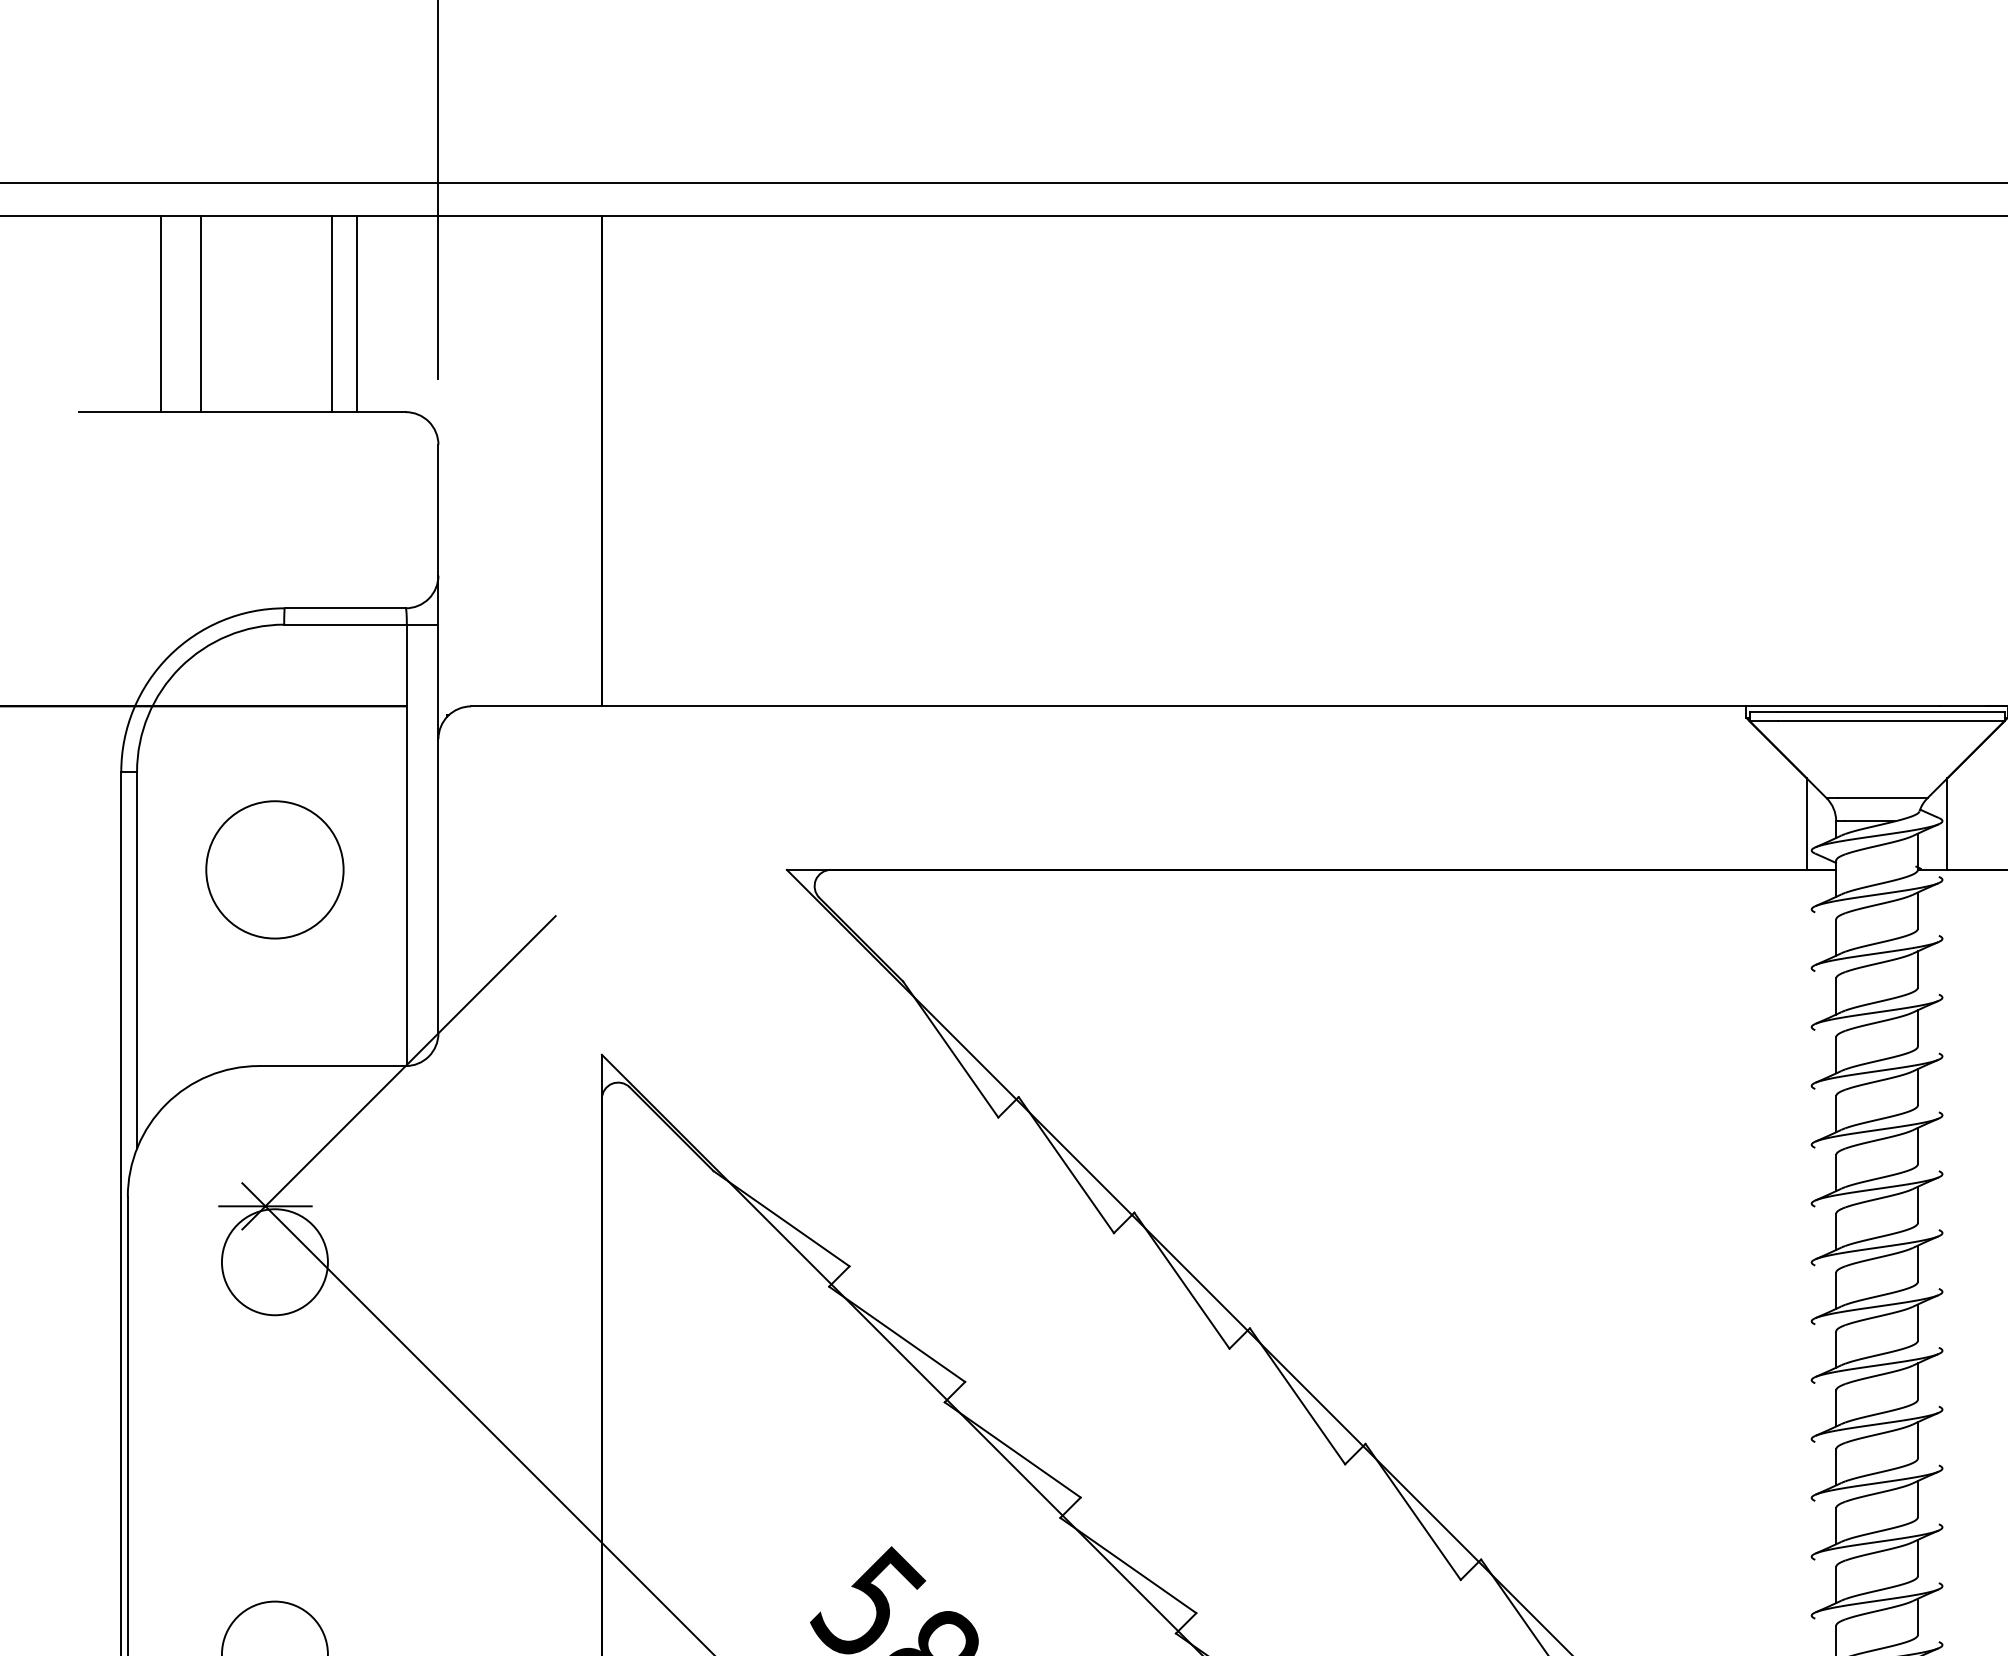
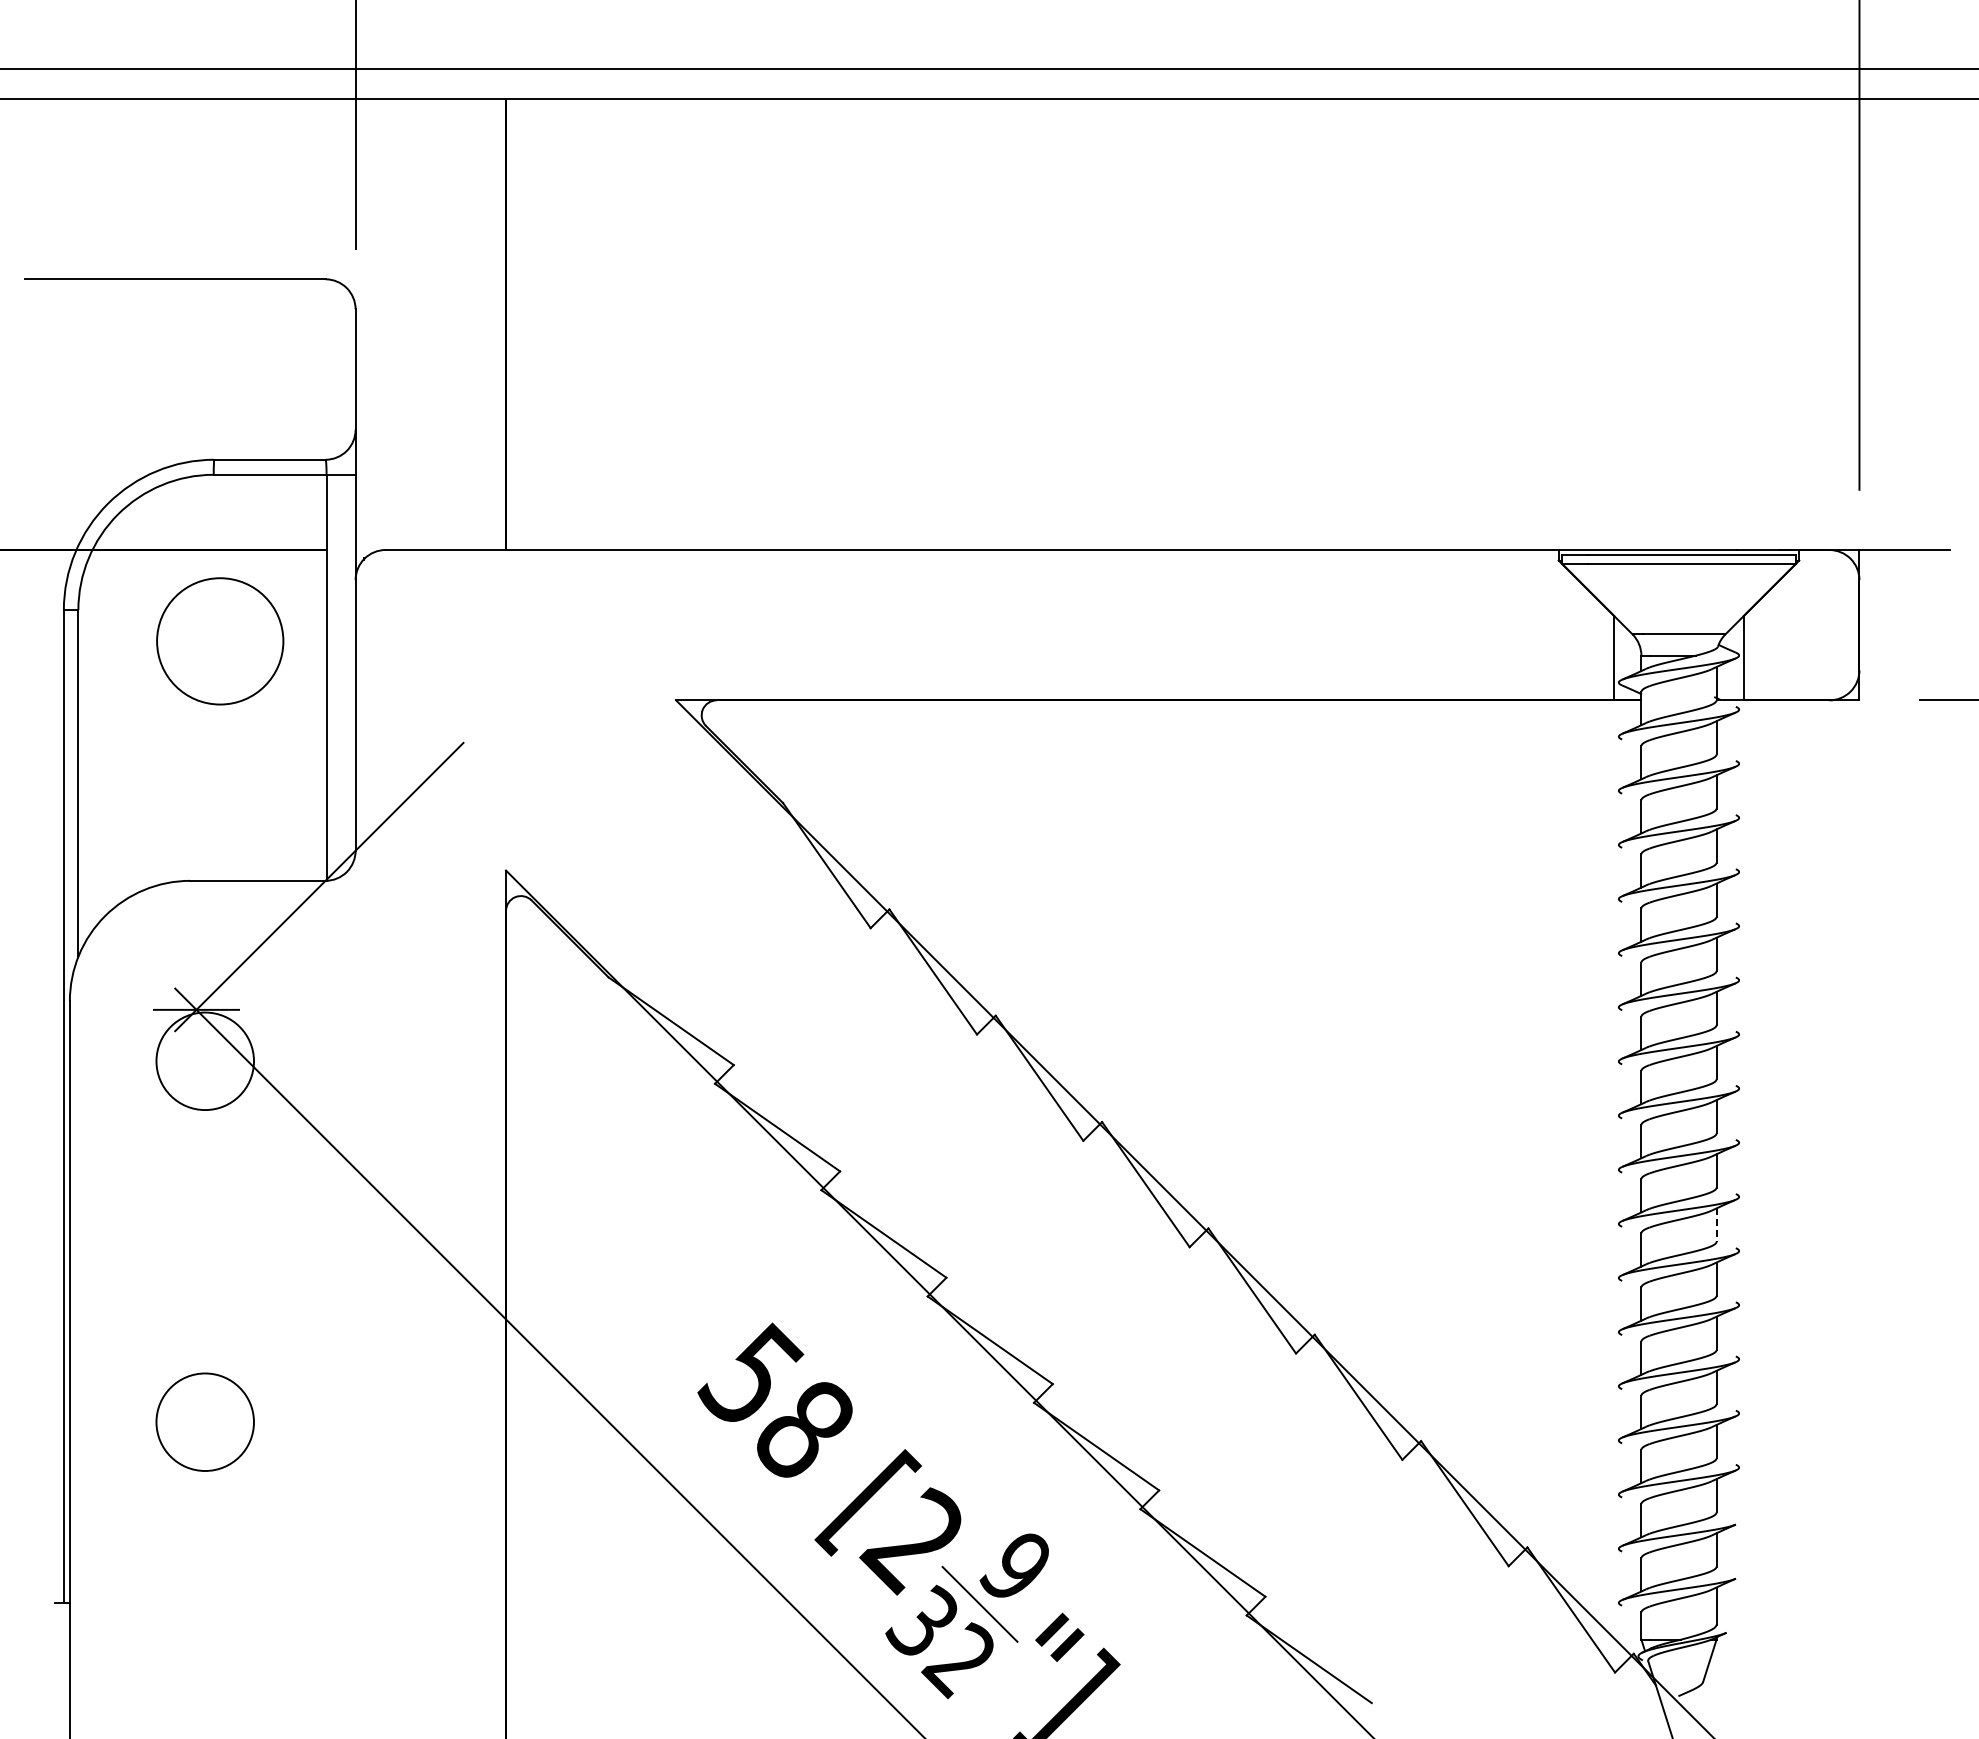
line: (160, 313) -> (99, 188), removed
line: (201, 313) -> (137, 188), removed
line: (331, 313) -> (257, 188), removed
line: (356, 313) -> (280, 188), removed
circle: (275, 870) -> (220, 641), moved
line: (1917, 1440) -> (1716, 1225), solid -> dashed

